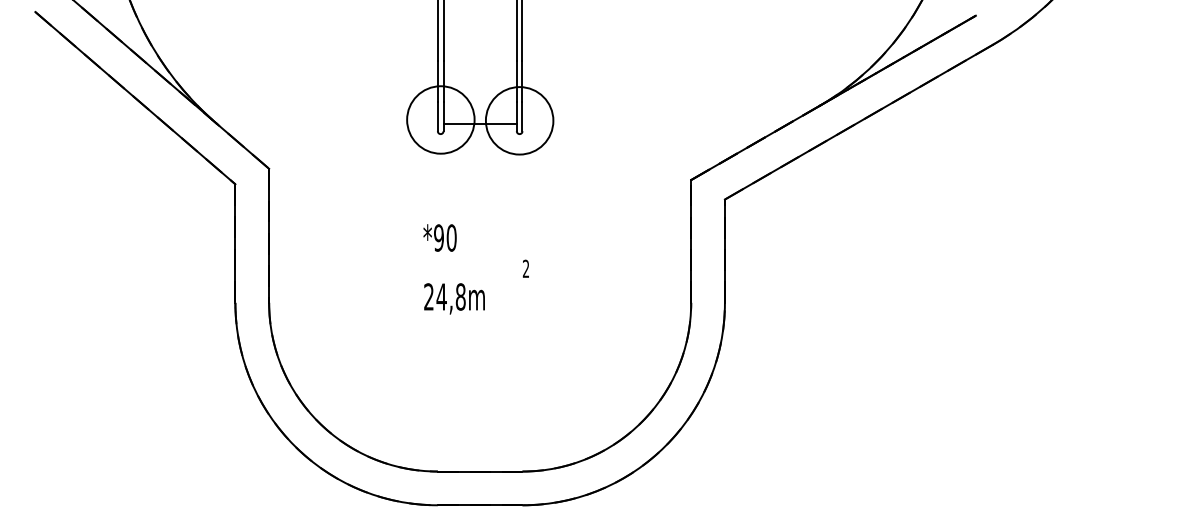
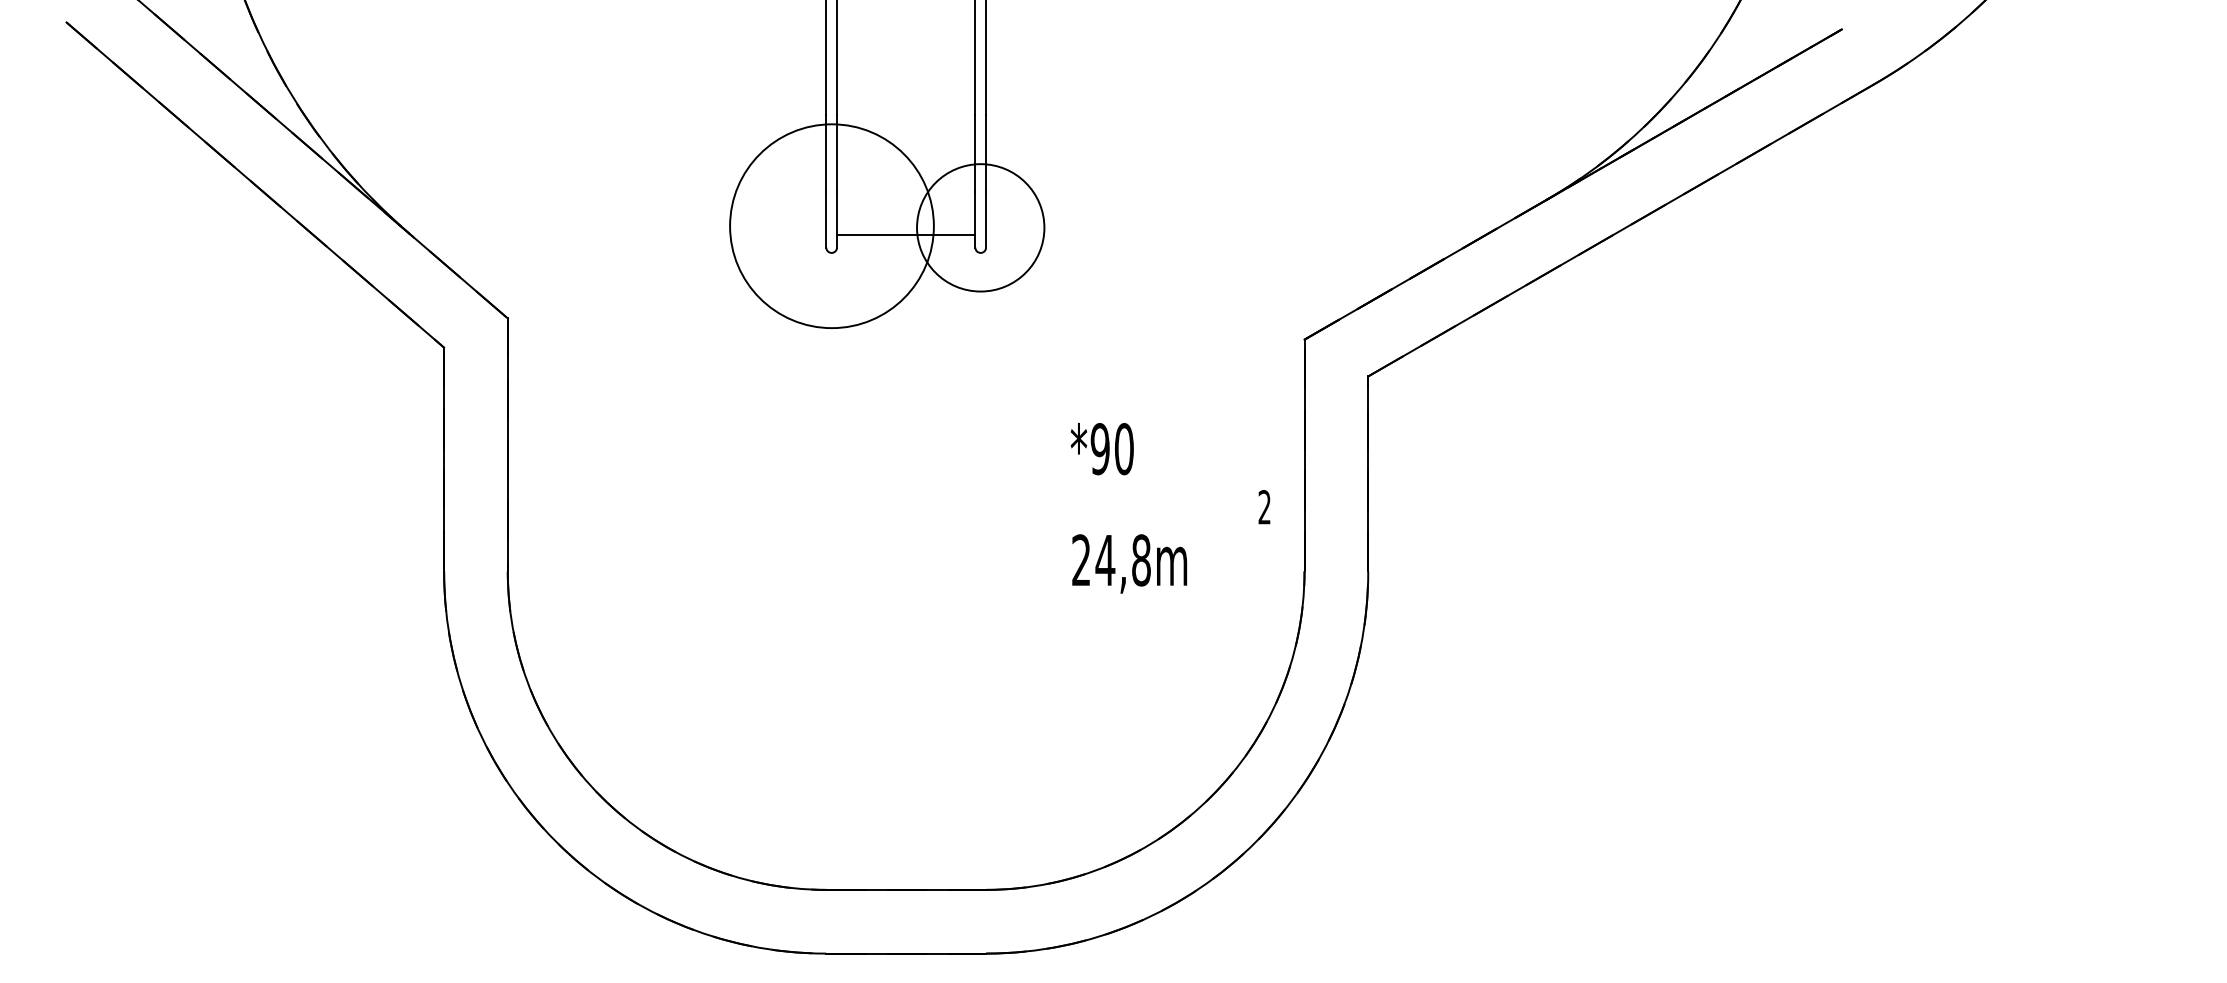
circle: (440, 119) -> (831, 225), size x1.6
text: (475, 269) -> (1169, 508), moved

